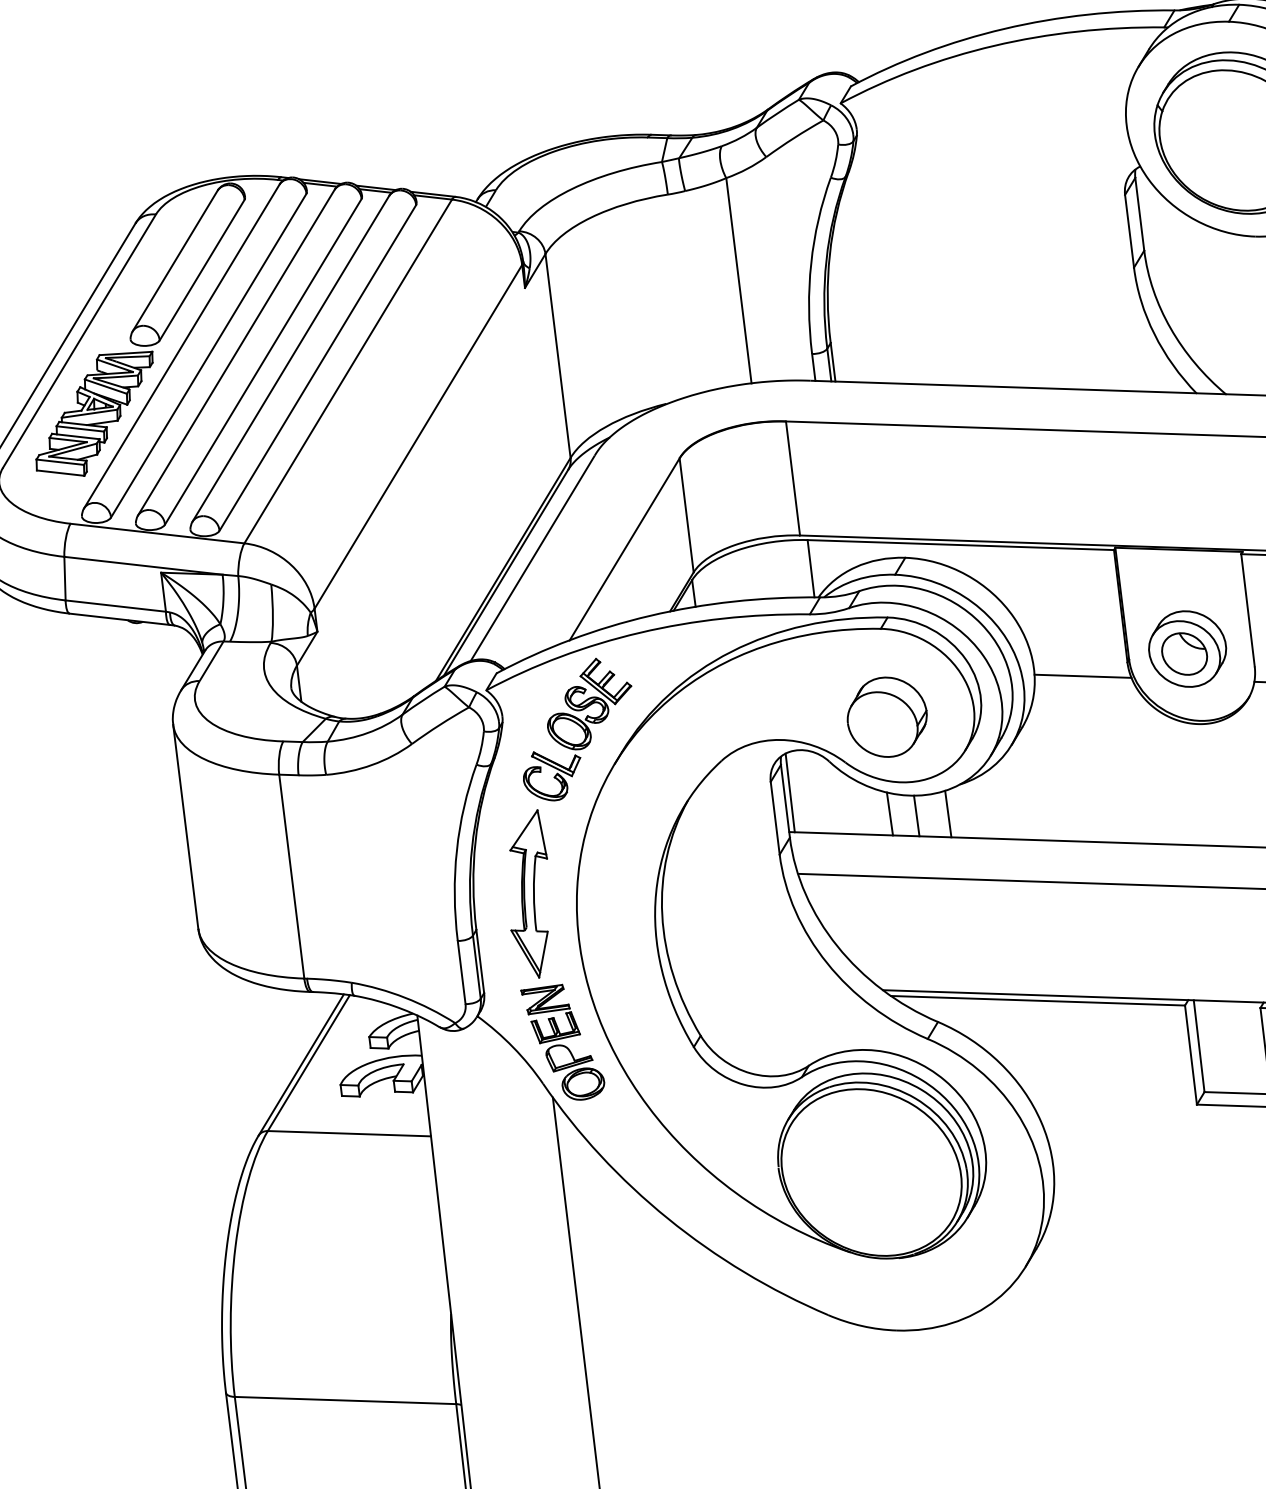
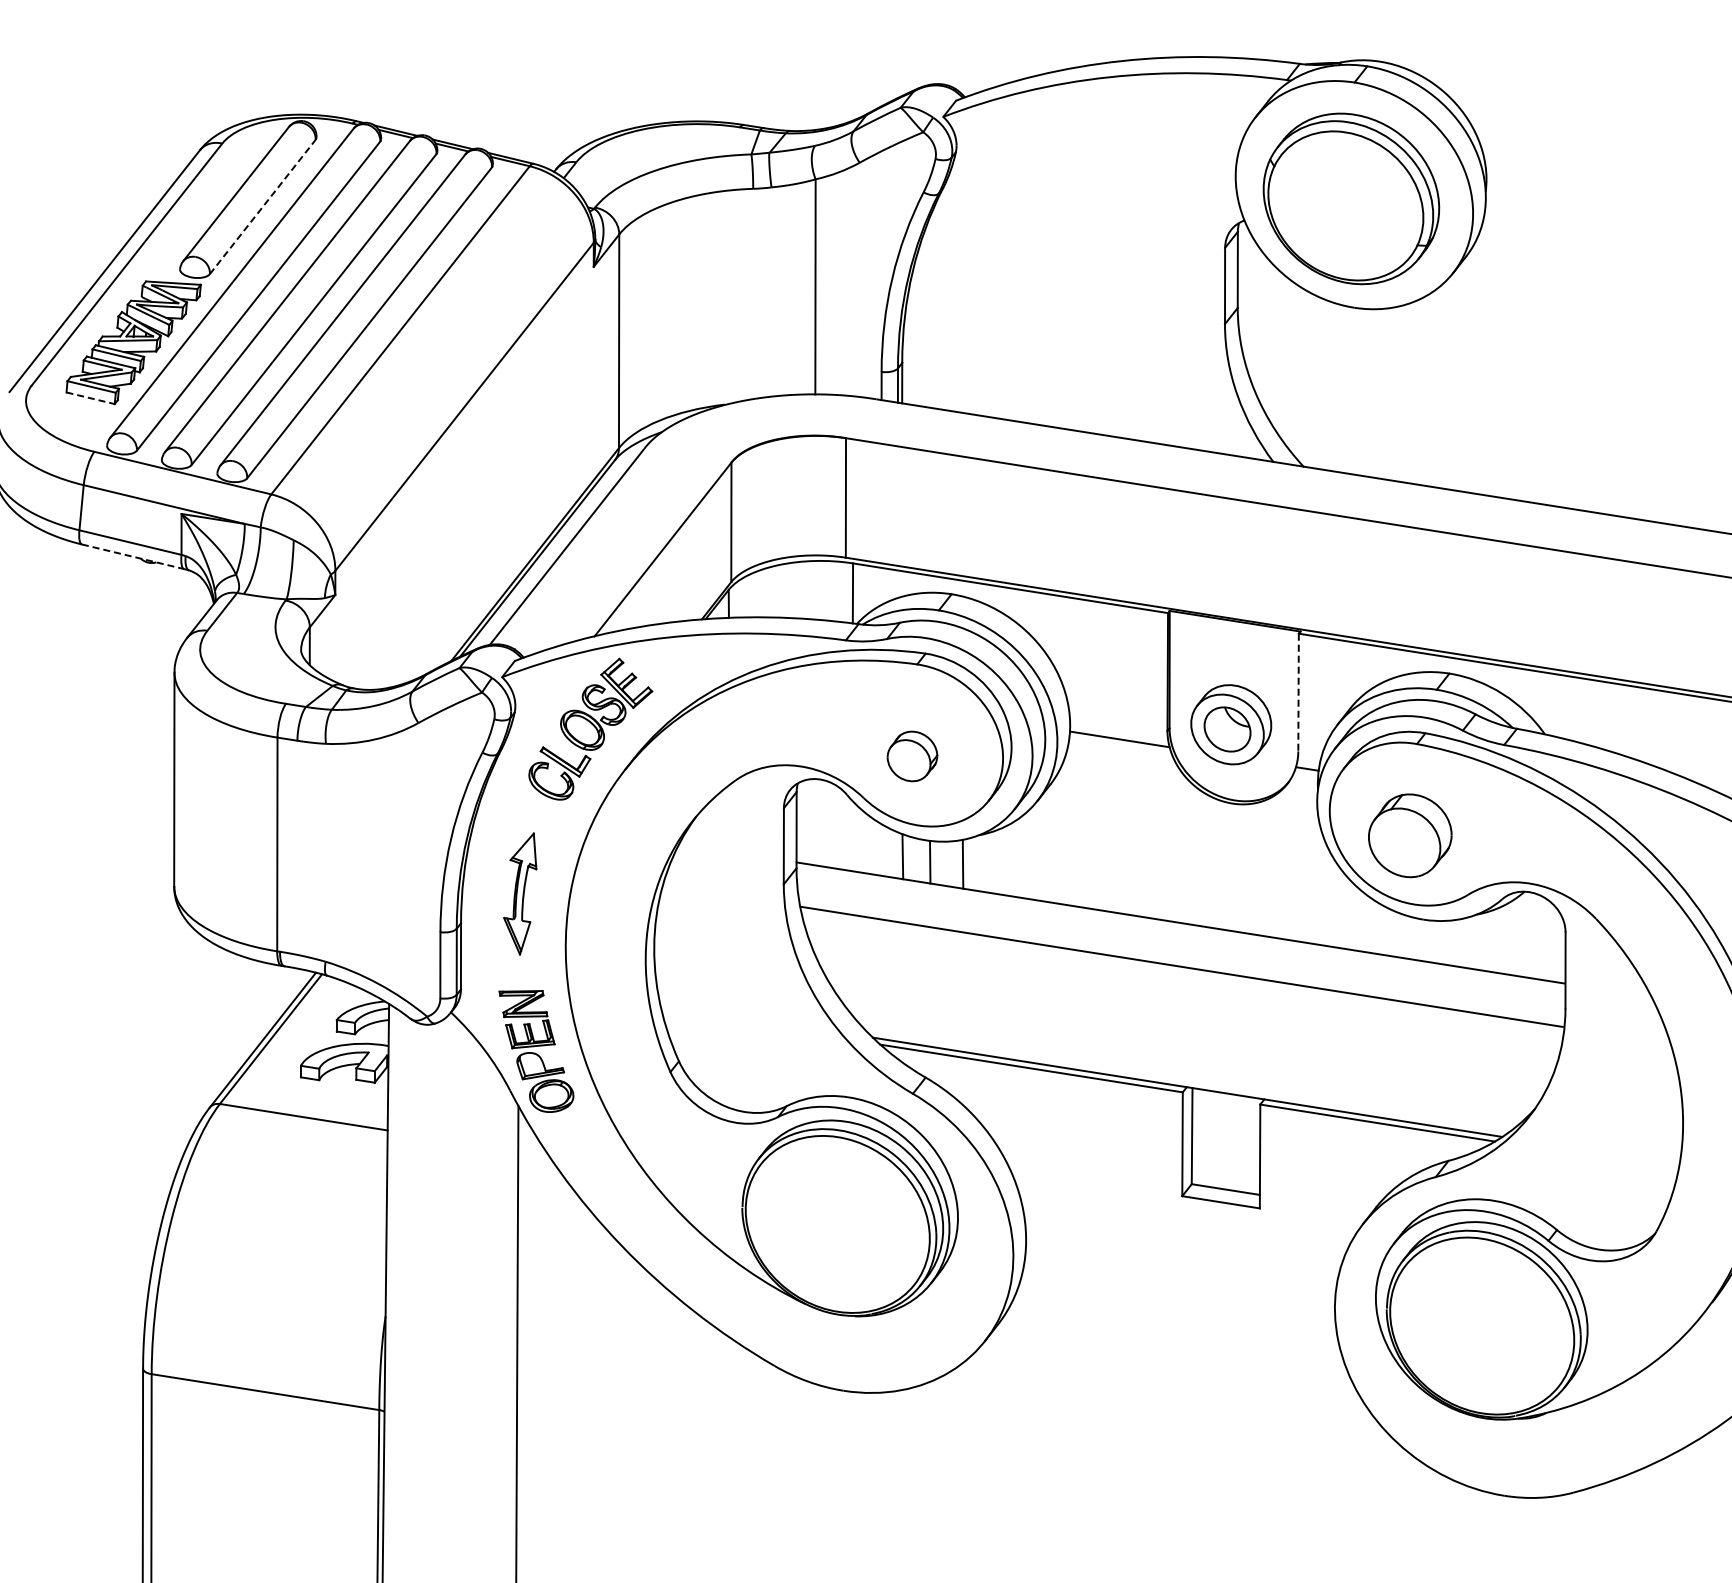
line: (202, 269) -> (263, 206), solid -> dashed
line: (60, 473) -> (90, 398), solid -> dashed
line: (1247, 610) -> (1298, 692), solid -> dashed
line: (120, 619) -> (133, 556), solid -> dashed
part: (887, 717) -> (912, 756), size x0.6
line: (790, 792) -> (802, 821), removed
part: (529, 894) -> (520, 893), size x0.7

